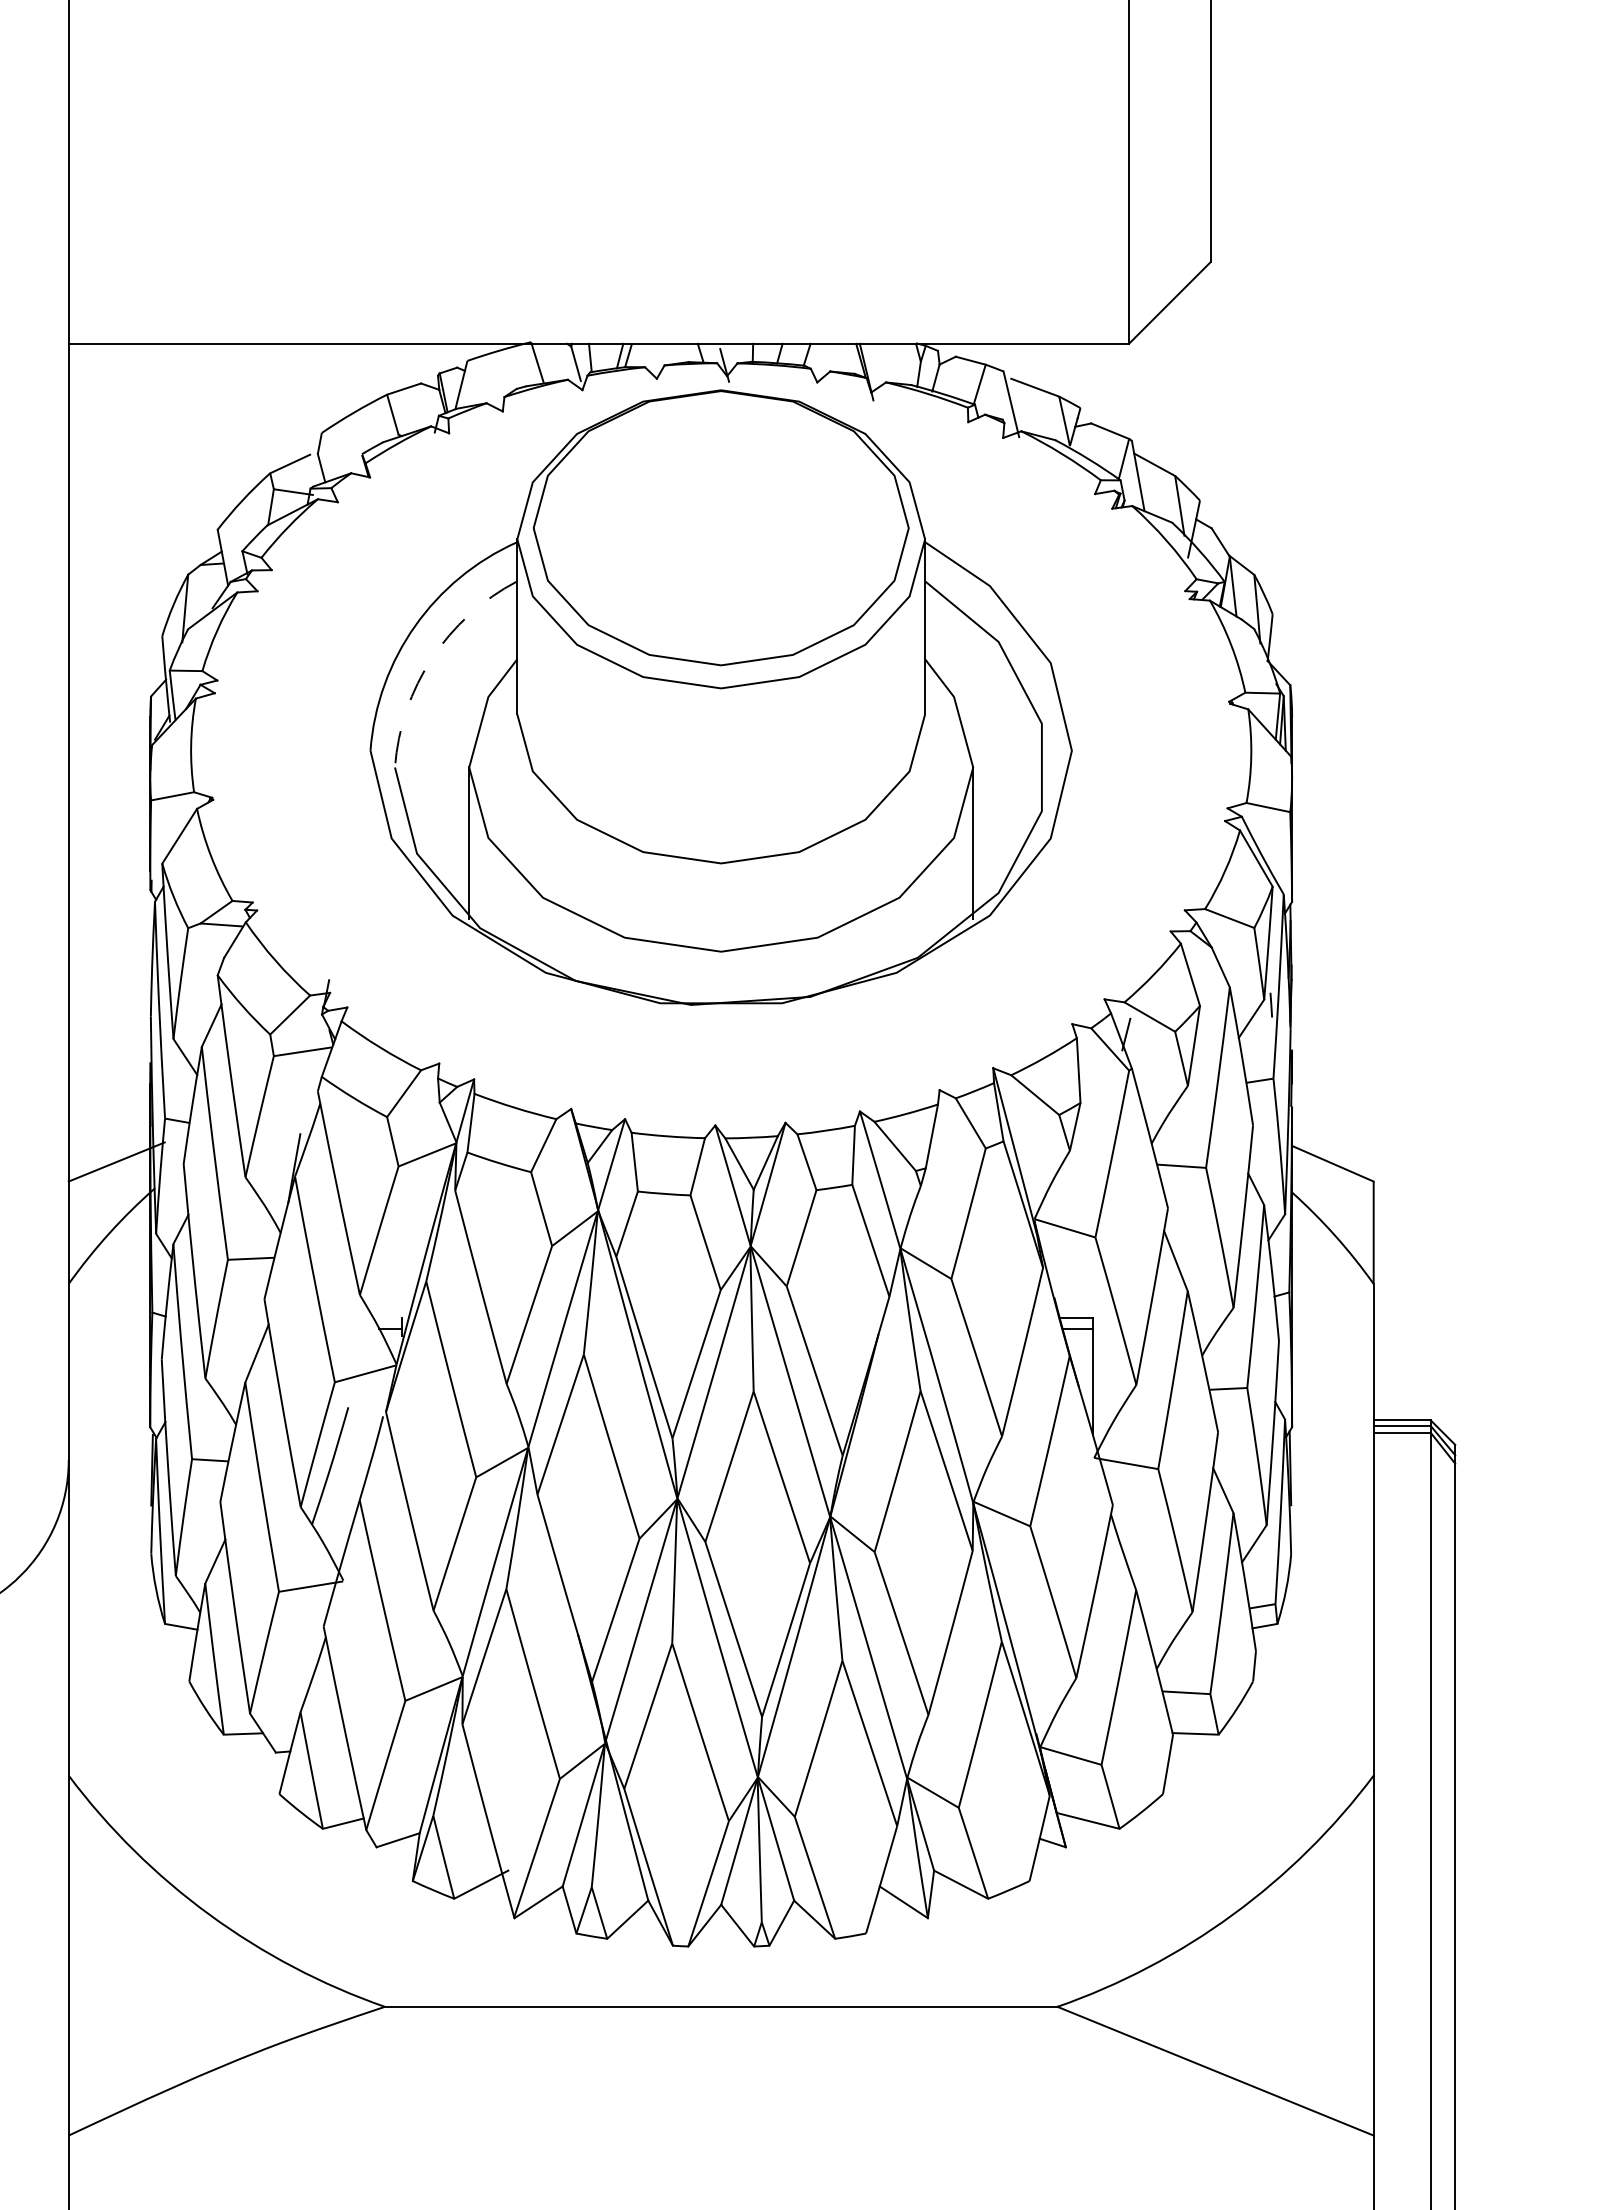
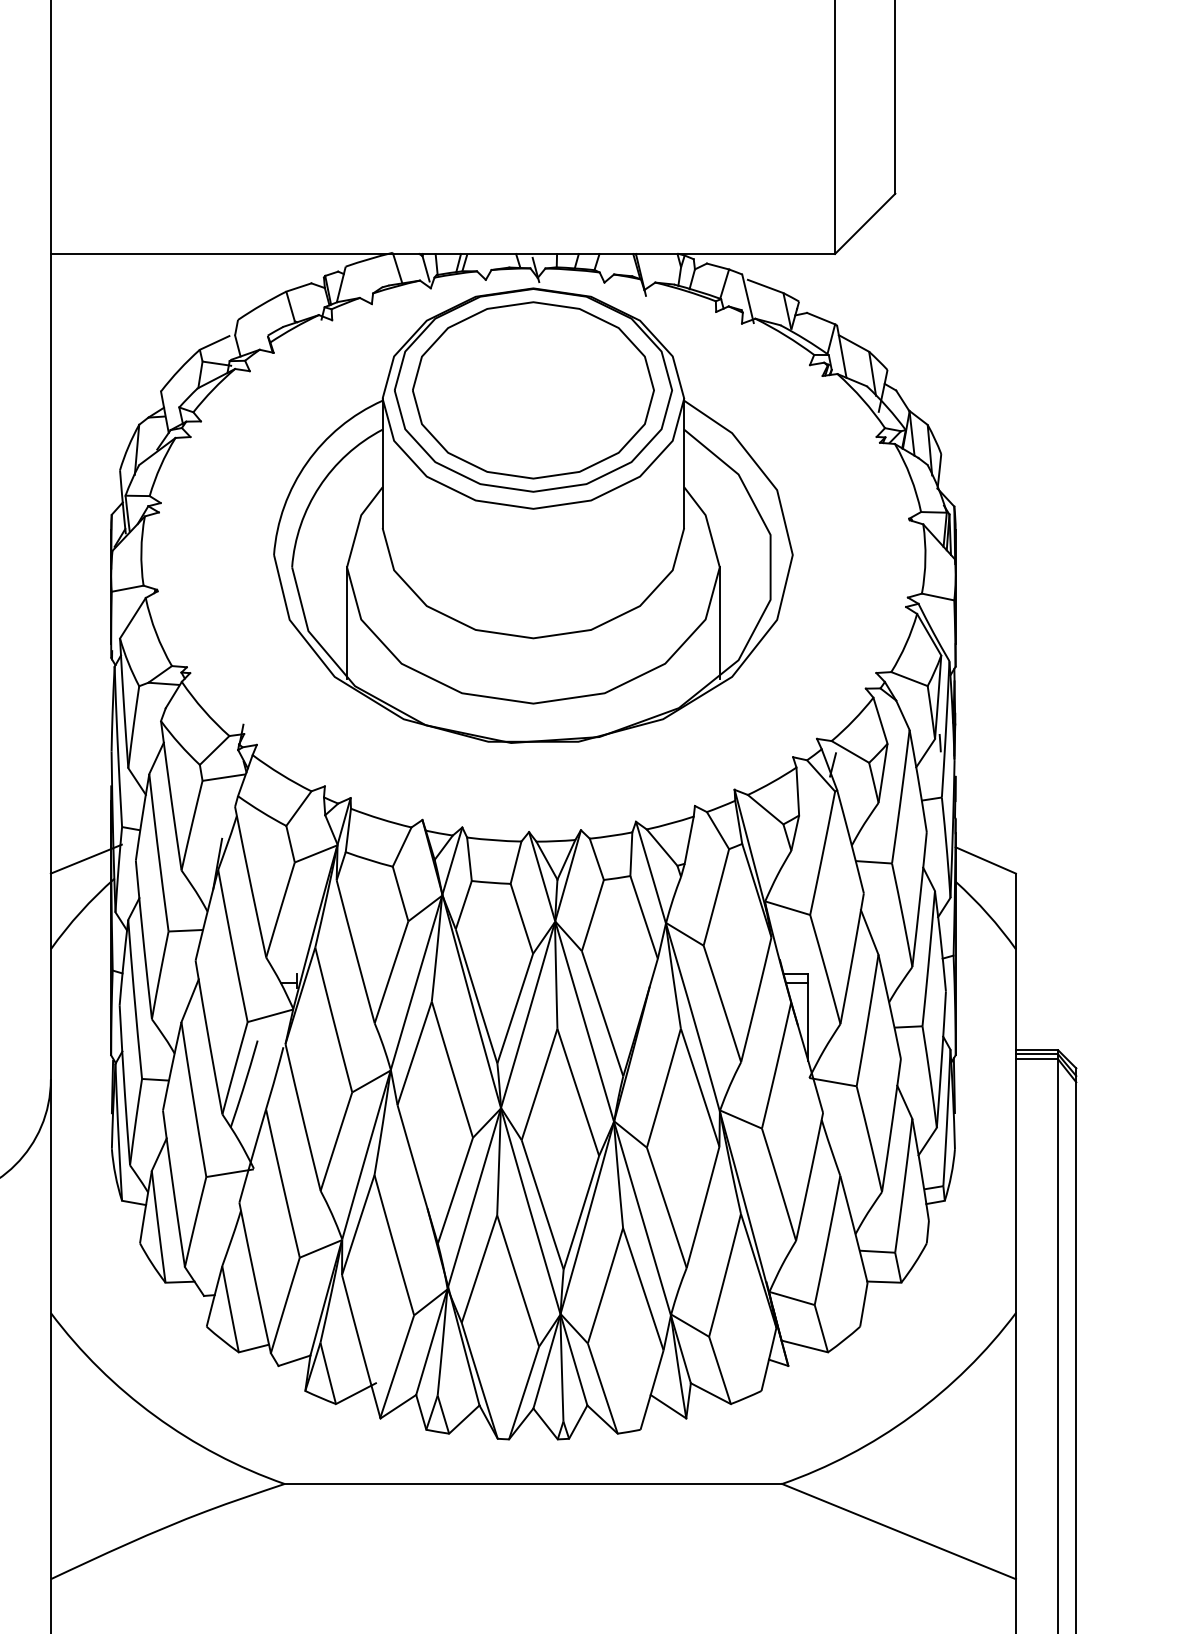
part: (721, 528) -> (533, 390), added
arc: (431, 658) -> (319, 486), dashed -> solid

